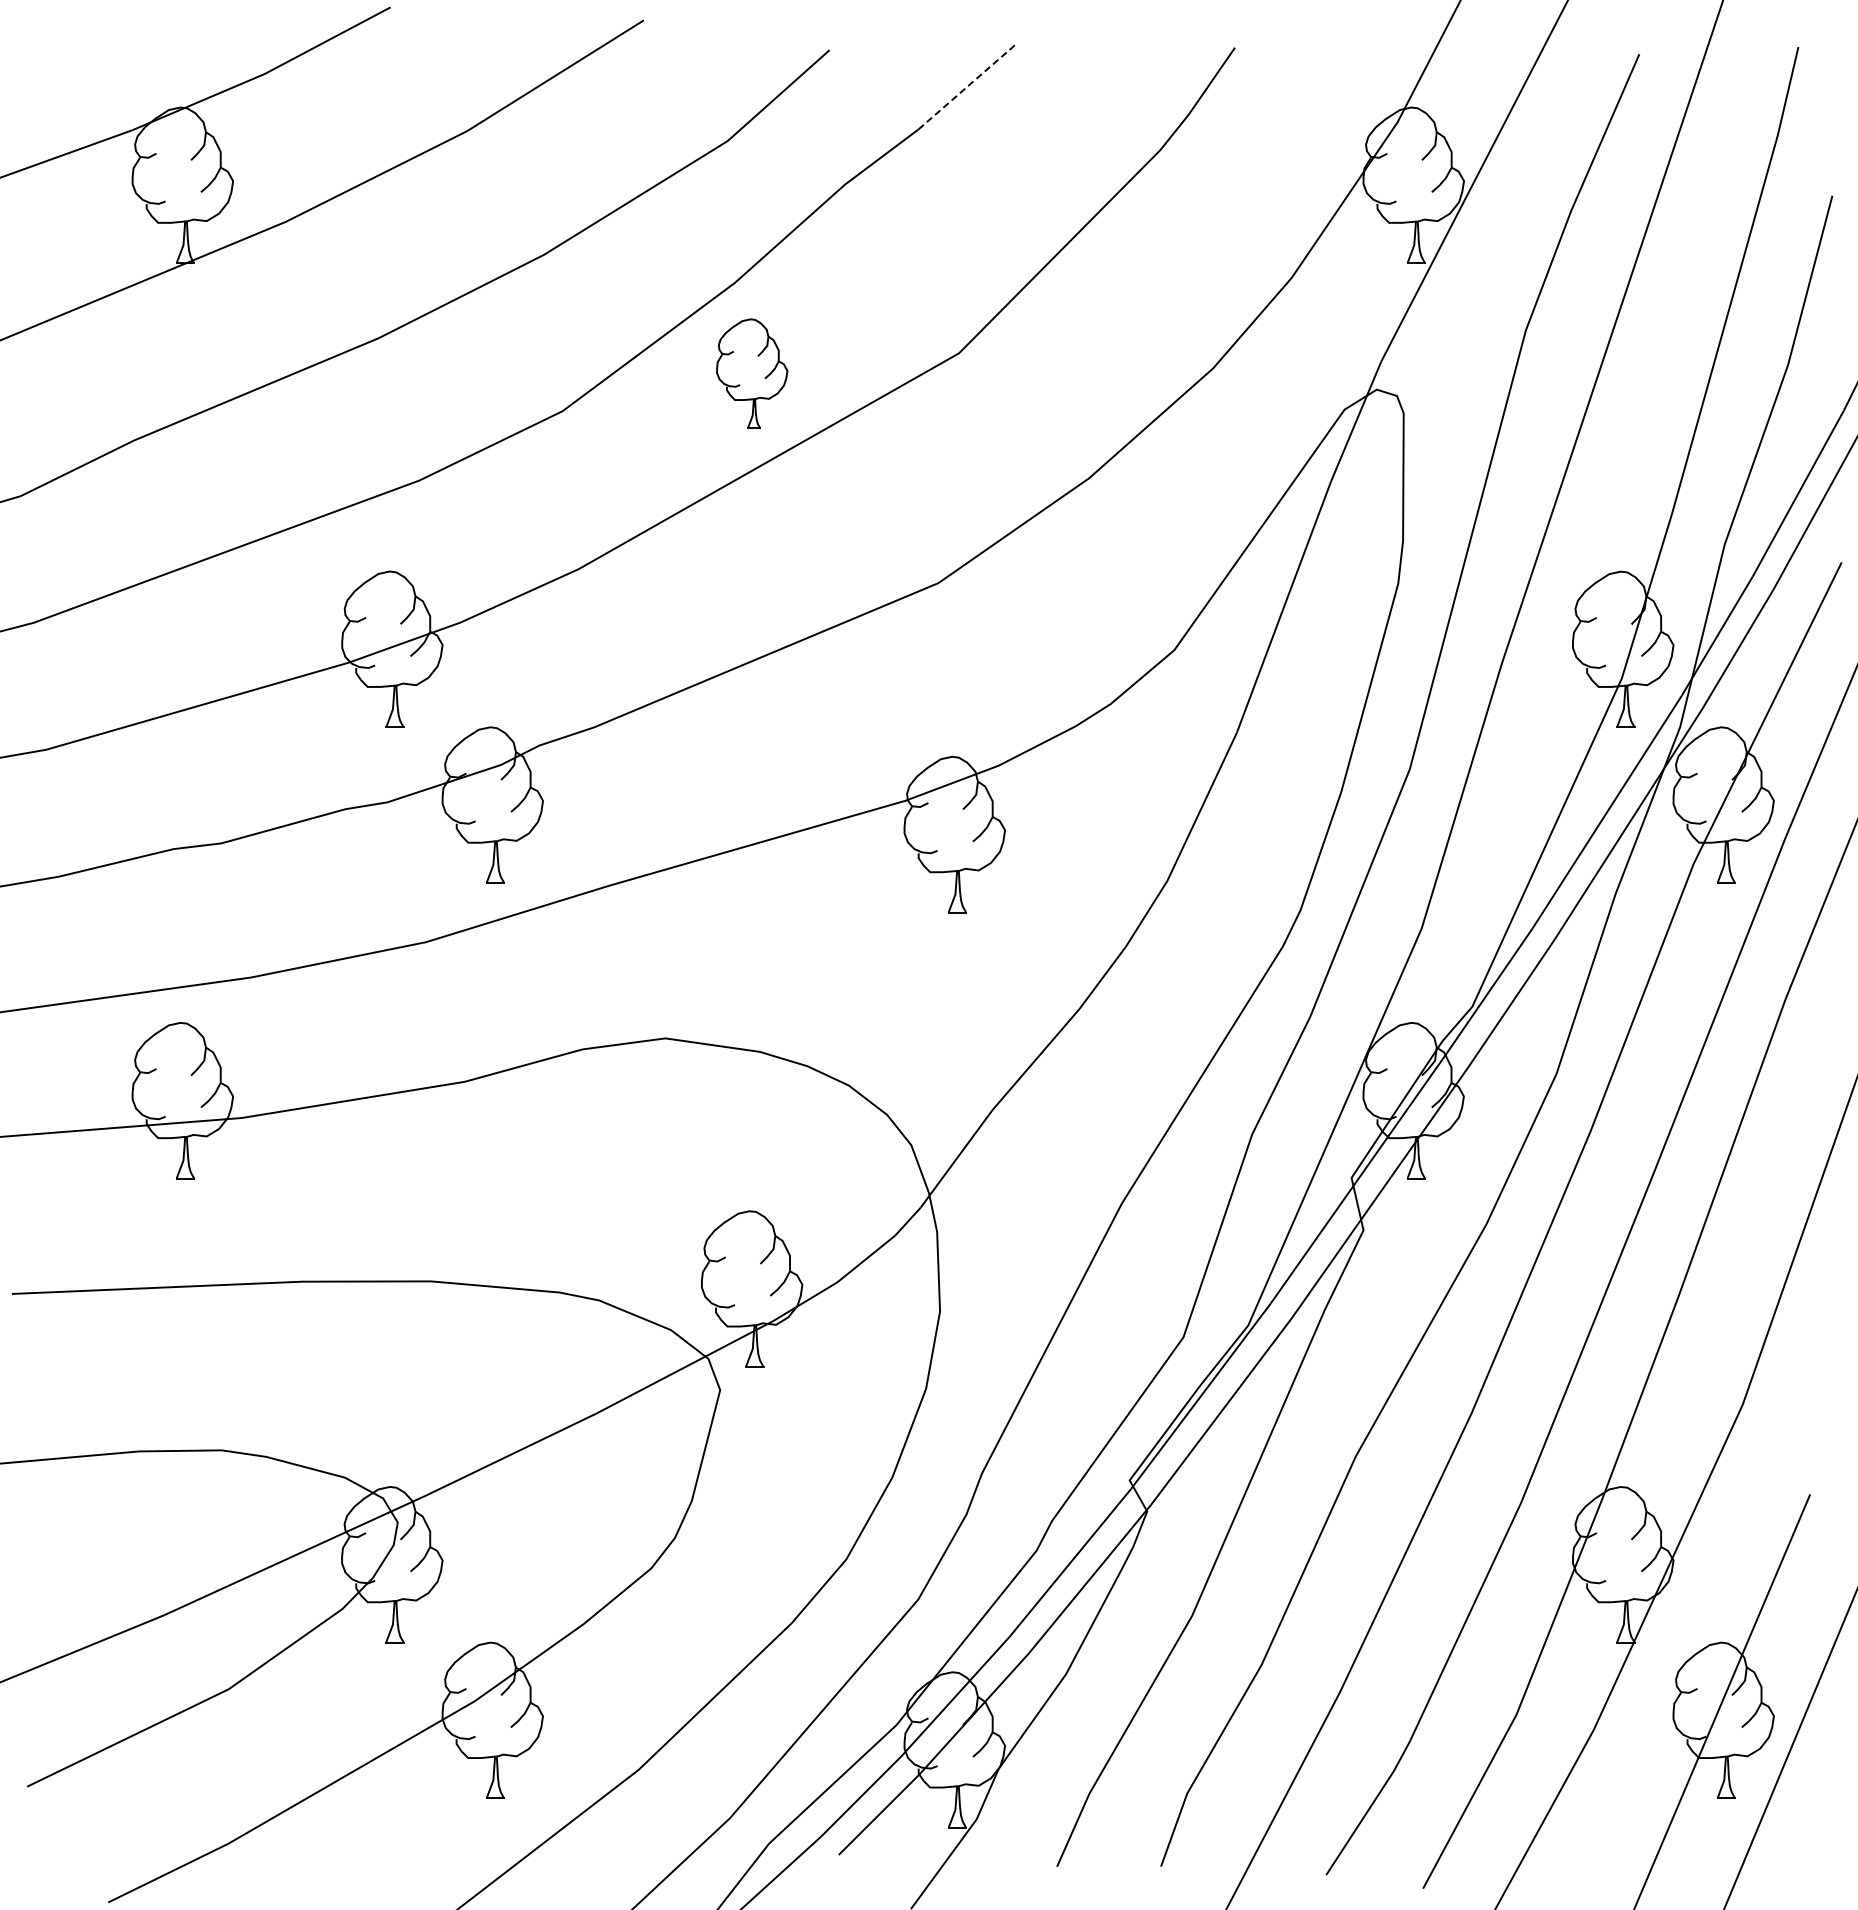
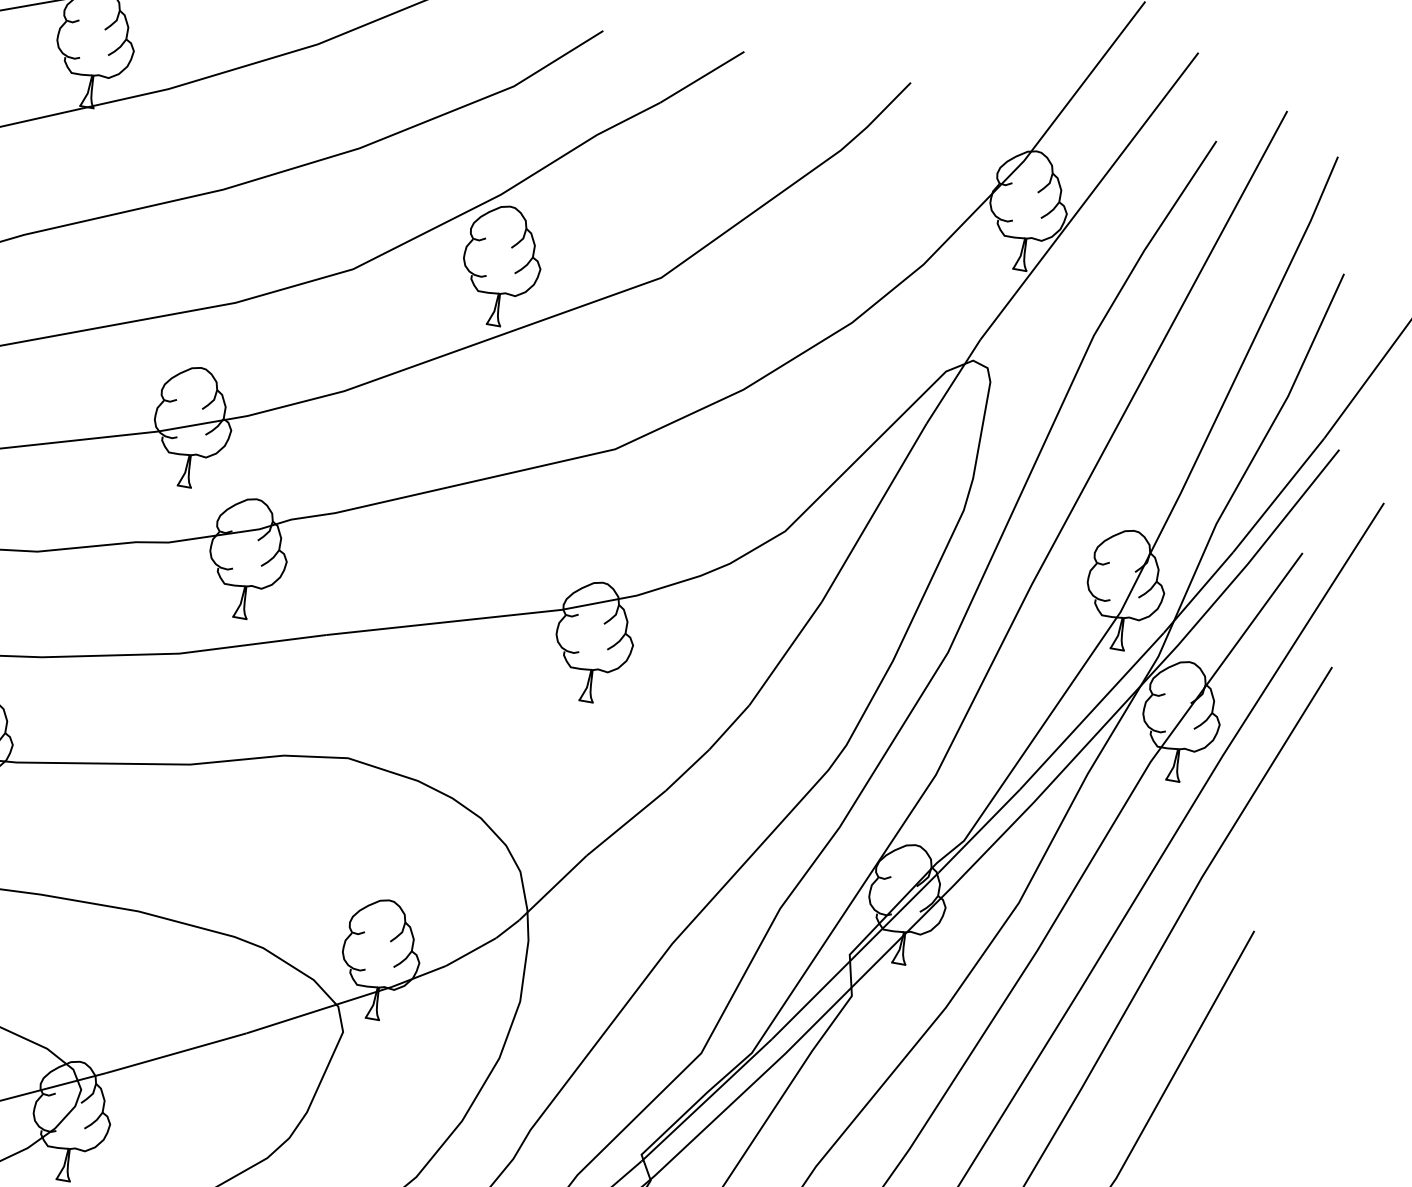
line: (966, 87) -> (702, 77), dashed -> solid
part: (752, 373) -> (502, 265), size x1.43

